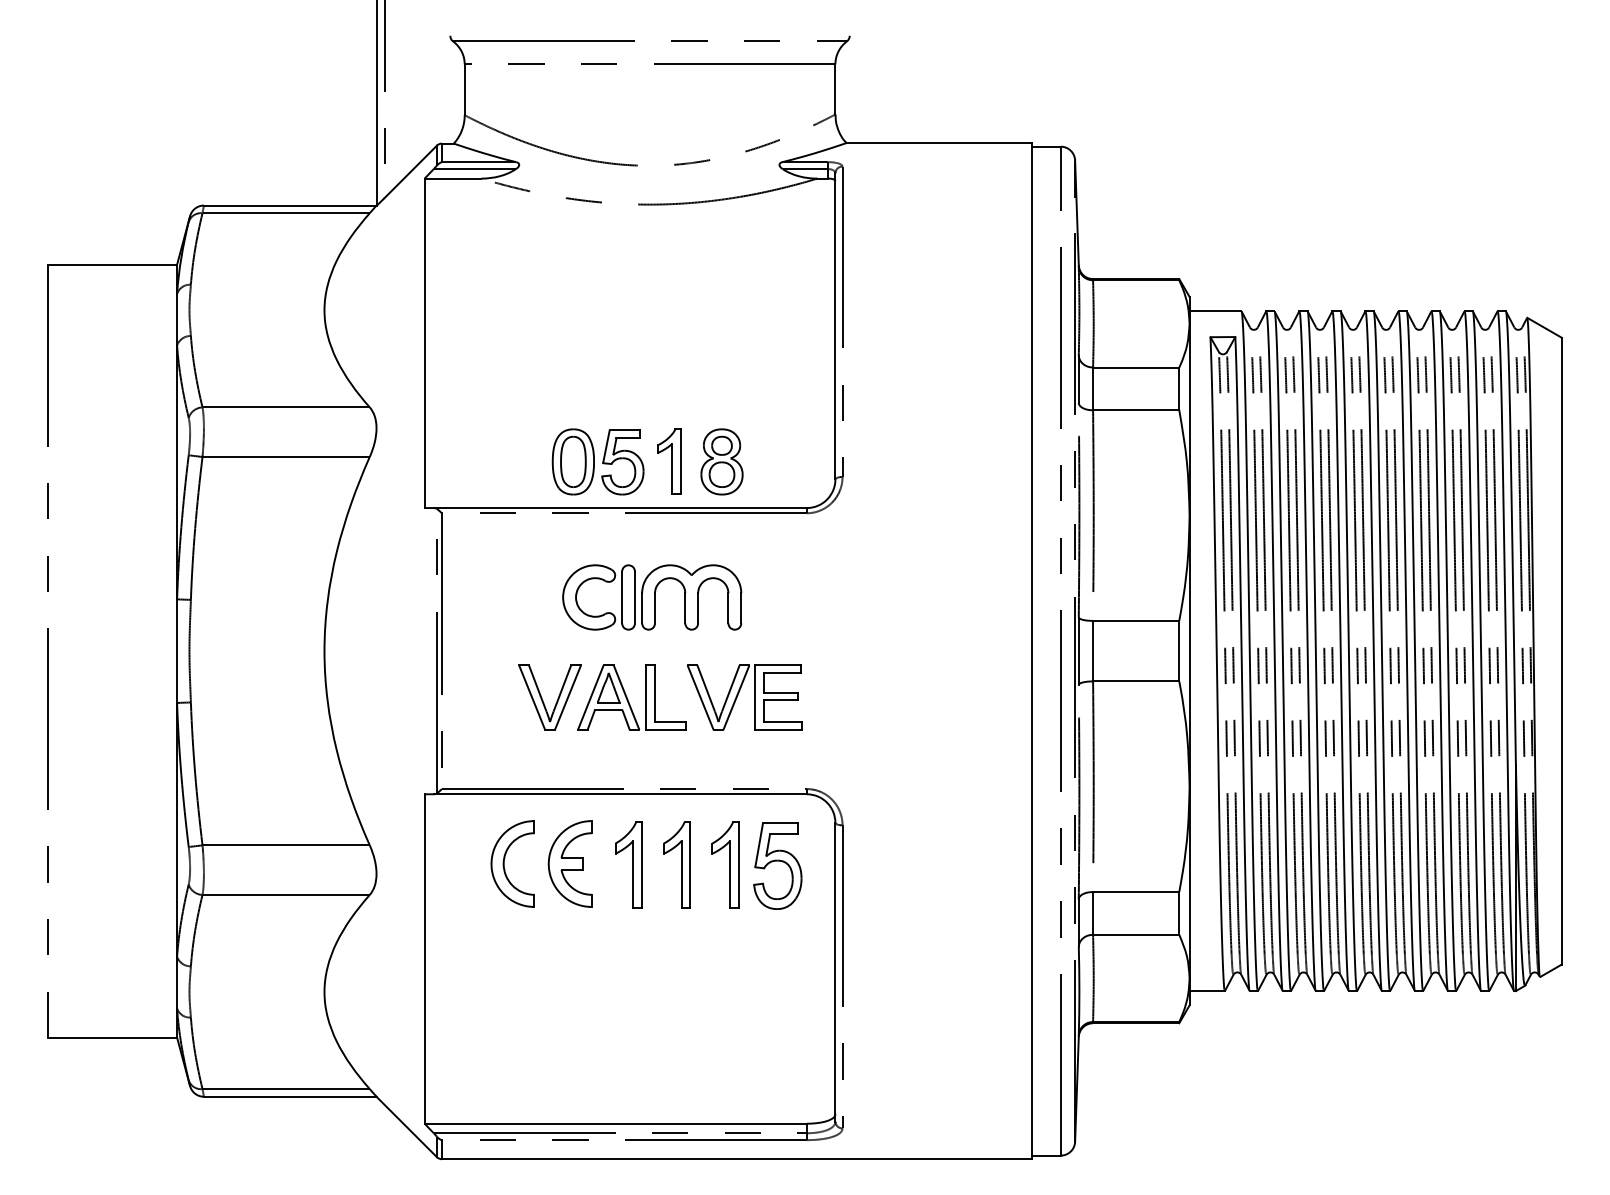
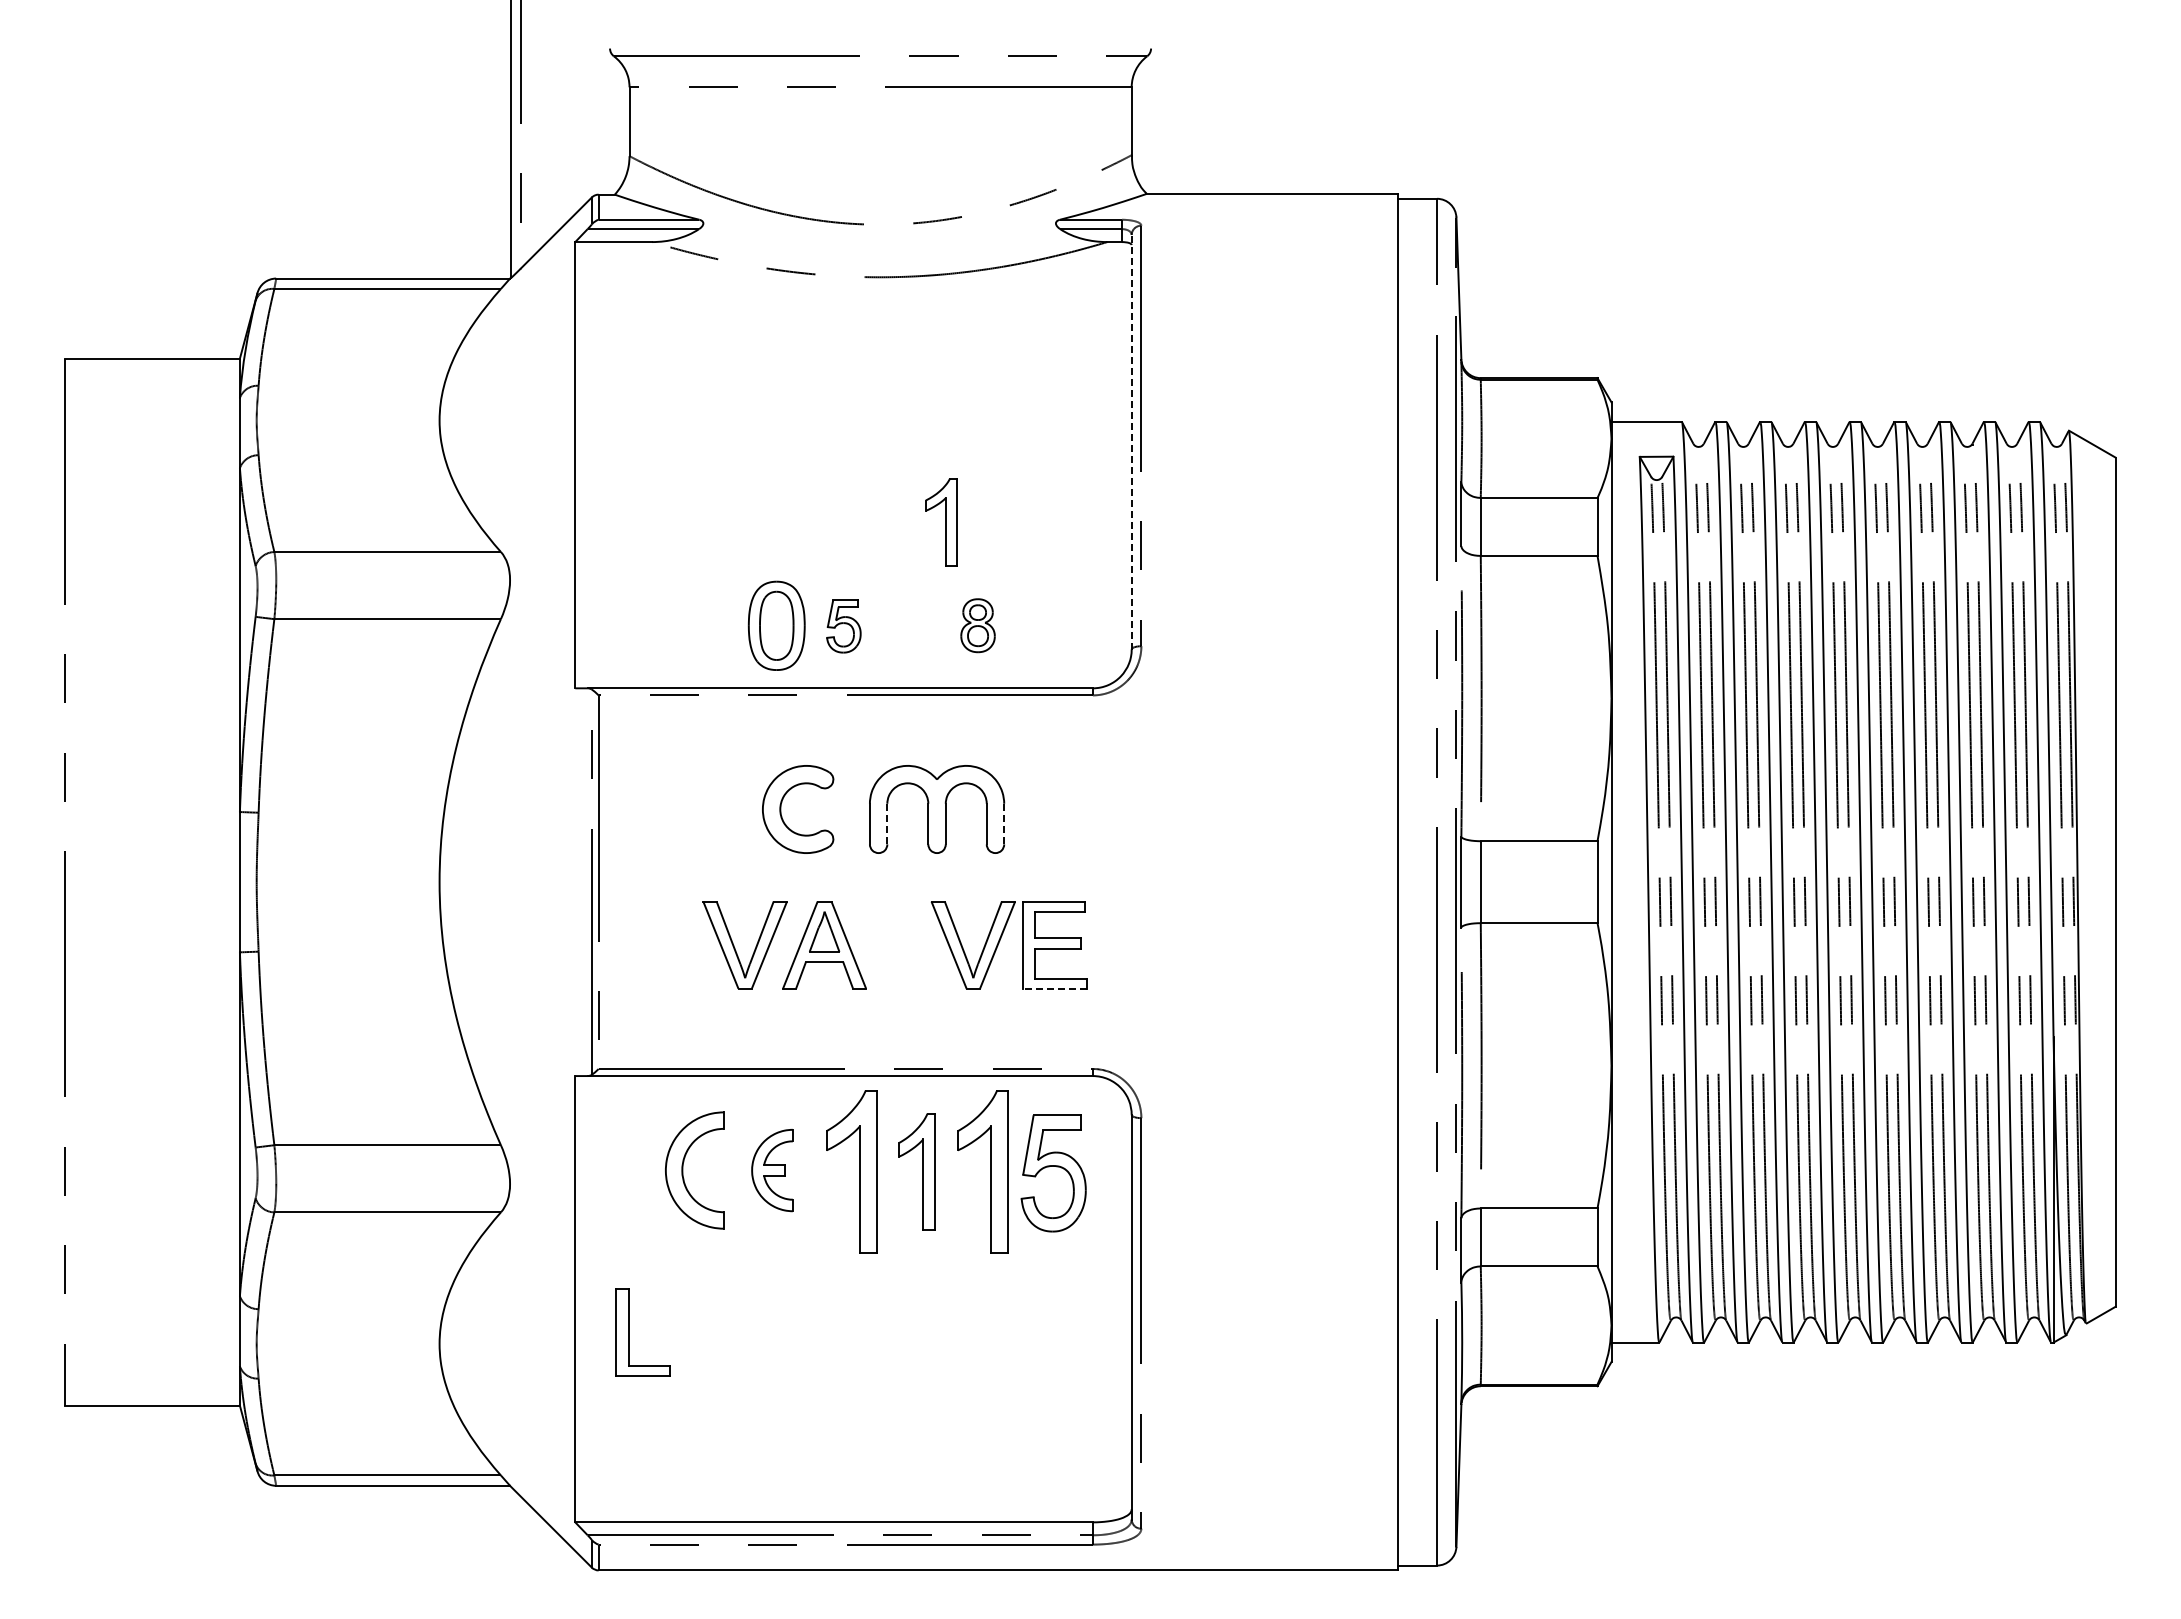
line: (835, 325) -> (1131, 441), solid -> dashed
part: (669, 461) -> (941, 522), moved
part: (721, 461) -> (977, 625), size x0.6
part: (622, 462) -> (843, 626), size x0.6
part: (627, 597) -> (850, 809), removed
line: (655, 607) -> (887, 823), solid -> dashed
line: (741, 607) -> (1004, 823), solid -> dashed
part: (655, 697) -> (629, 1332), moved
line: (779, 729) -> (1055, 988), solid -> dashed
part: (570, 863) -> (772, 1170), size x0.7
part: (628, 864) -> (851, 1171), size x1.4
part: (725, 864) -> (982, 1171), size x1.4

